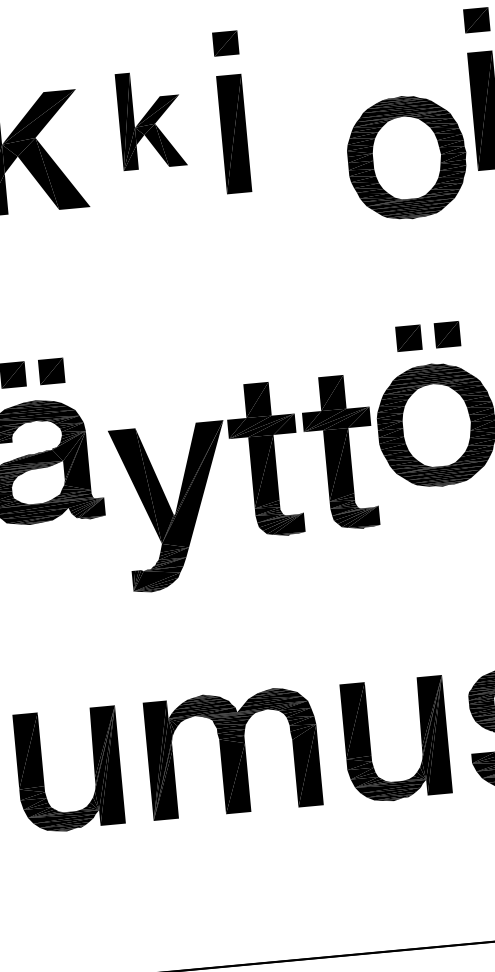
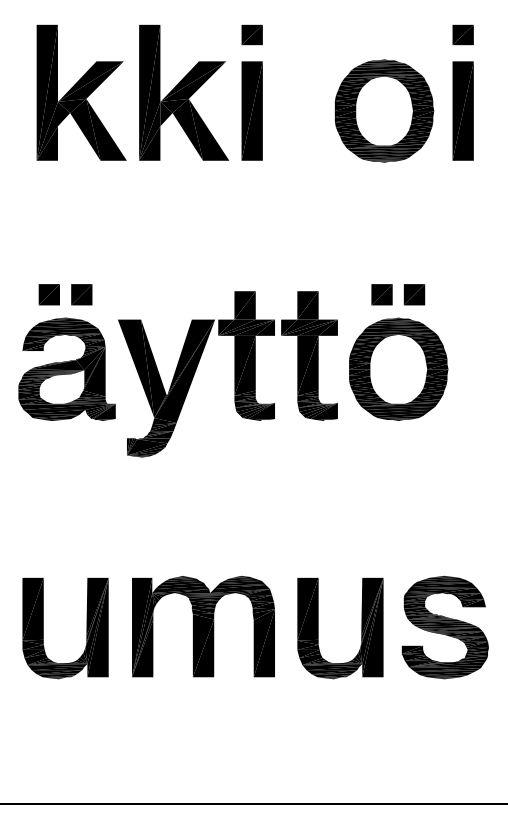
part: (151, 119) -> (184, 92), size x1.67
part: (407, 156) -> (384, 110), moved
part: (252, 483) -> (234, 374), moved

